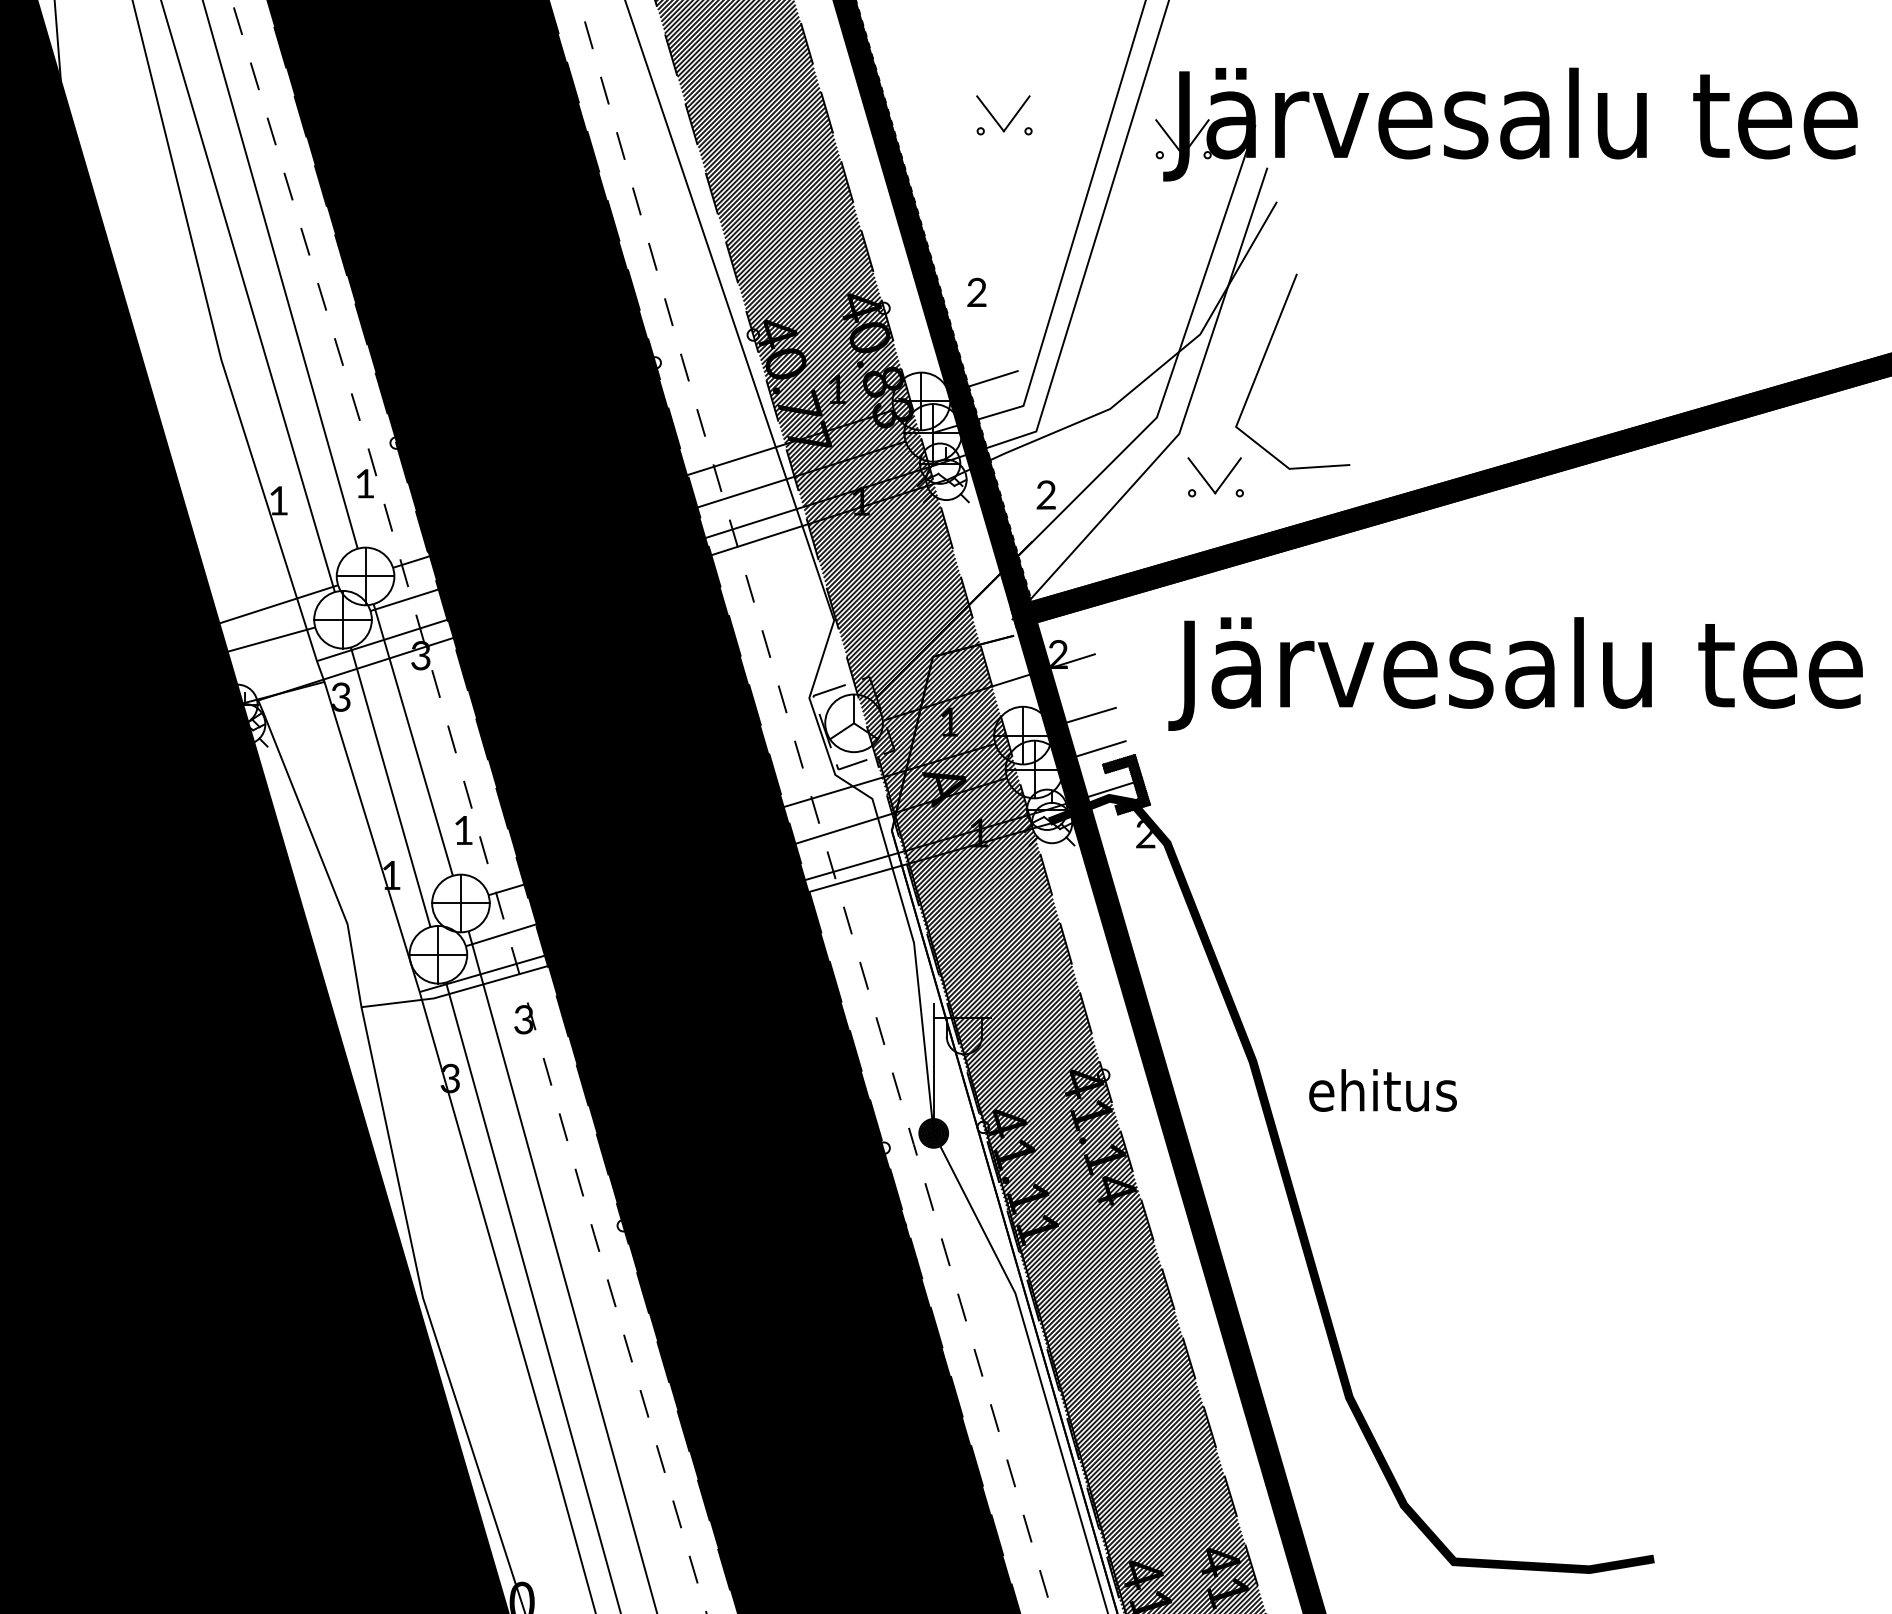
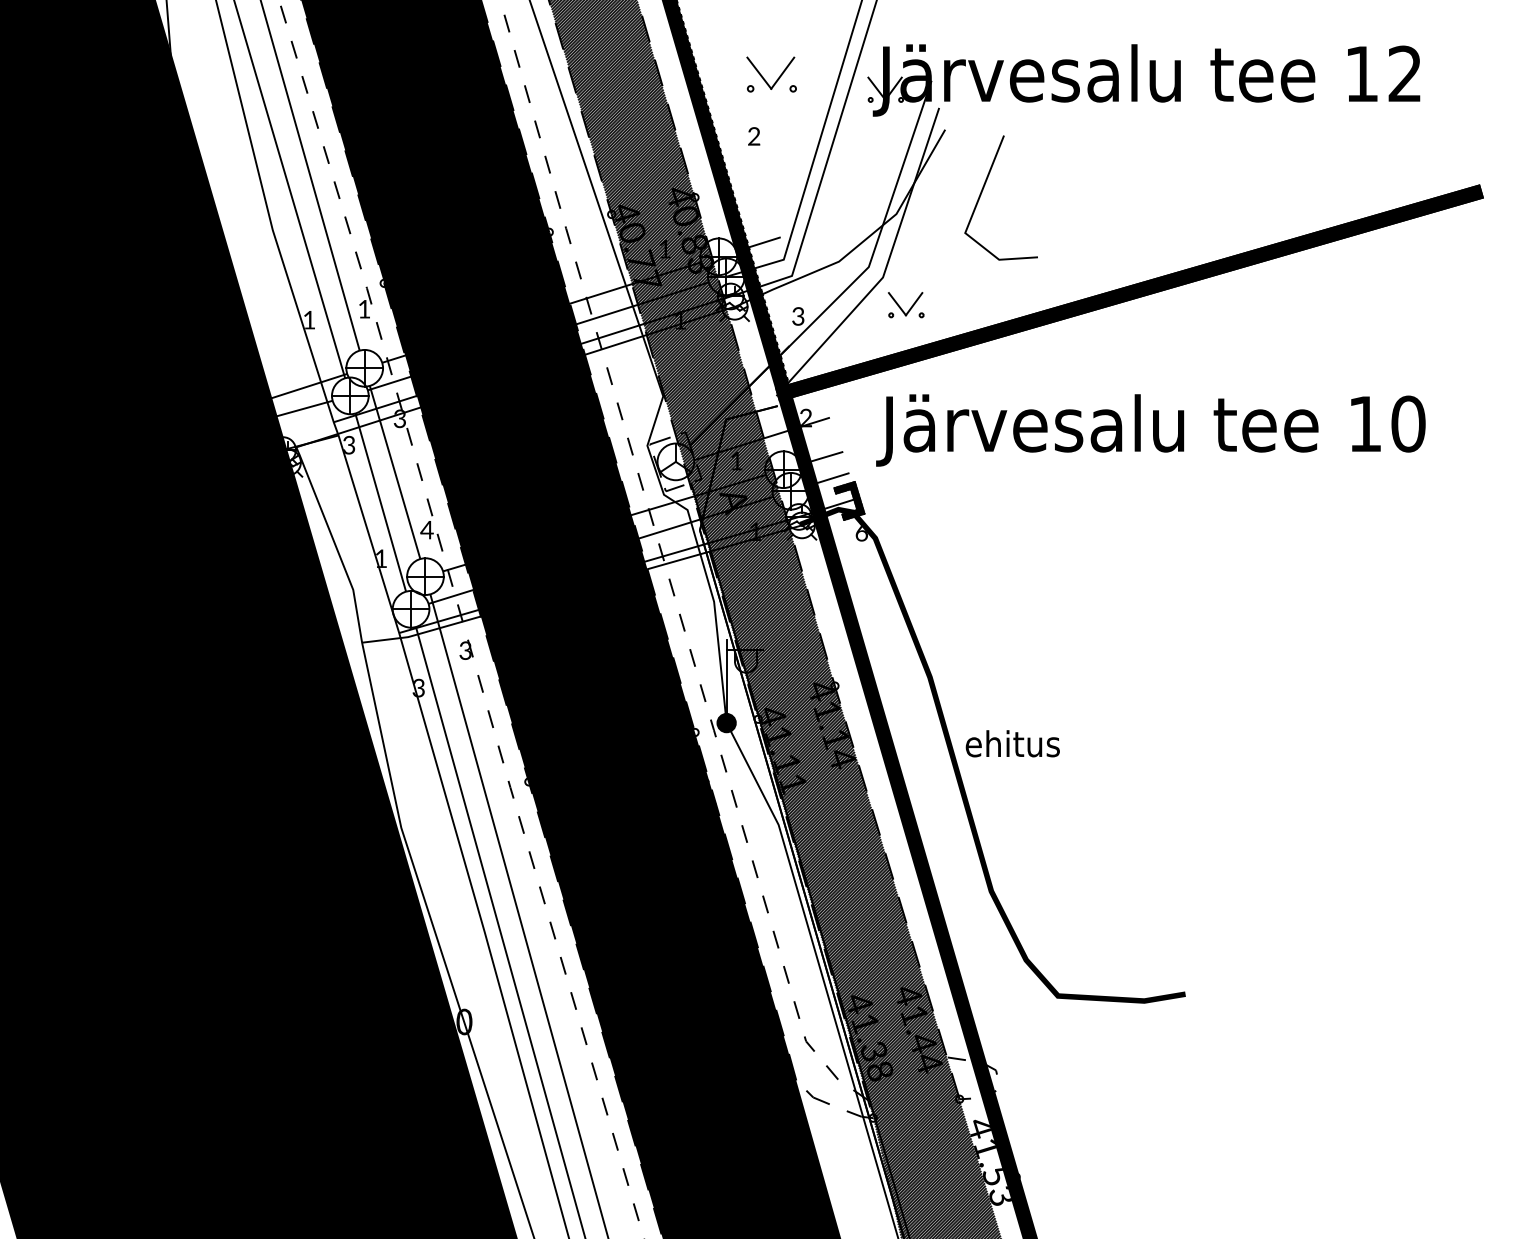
part: (1004, 115) -> (771, 74), size x1.4
text: (977, 292) -> (754, 136), moved
line: (1264, 360) -> (983, 190), moved
text: (1046, 499) -> (798, 319), 2 -> 3
text: (462, 829) -> (426, 529), 1 -> 4
text: (1145, 834) -> (861, 532), 2 -> 6
text: (1382, 1090) -> (1012, 743), moved

